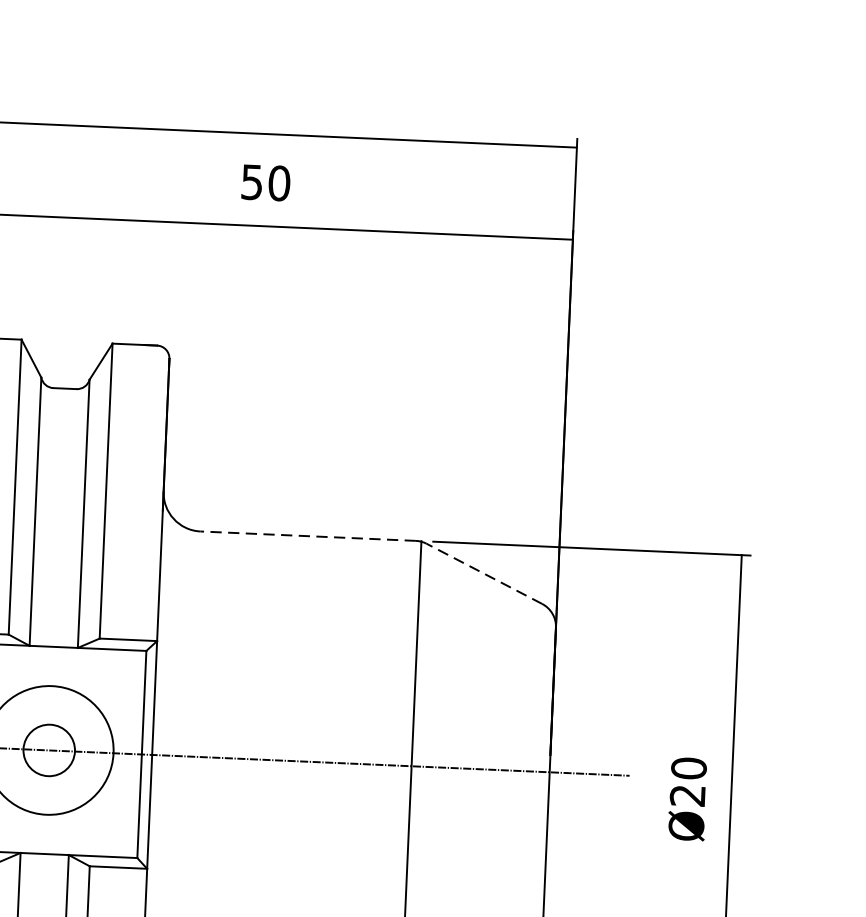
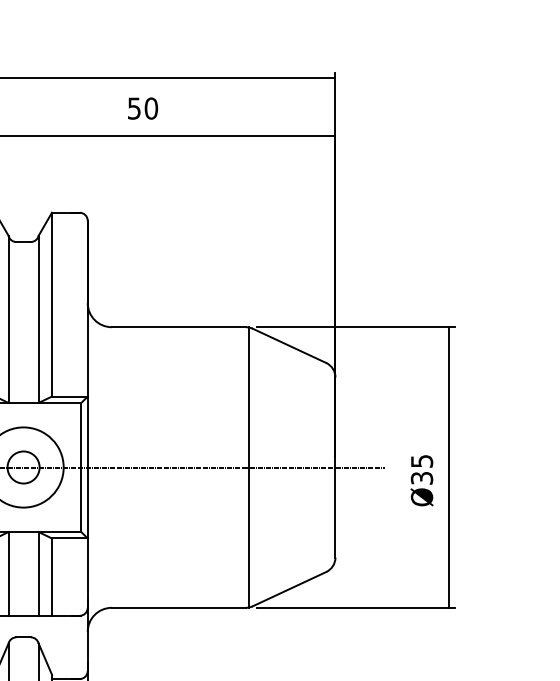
line: (307, 536) -> (178, 327), dashed -> solid
line: (484, 573) -> (289, 345), dashed -> solid
text: (687, 781) -> (421, 469), Ø20 -> Ø35

